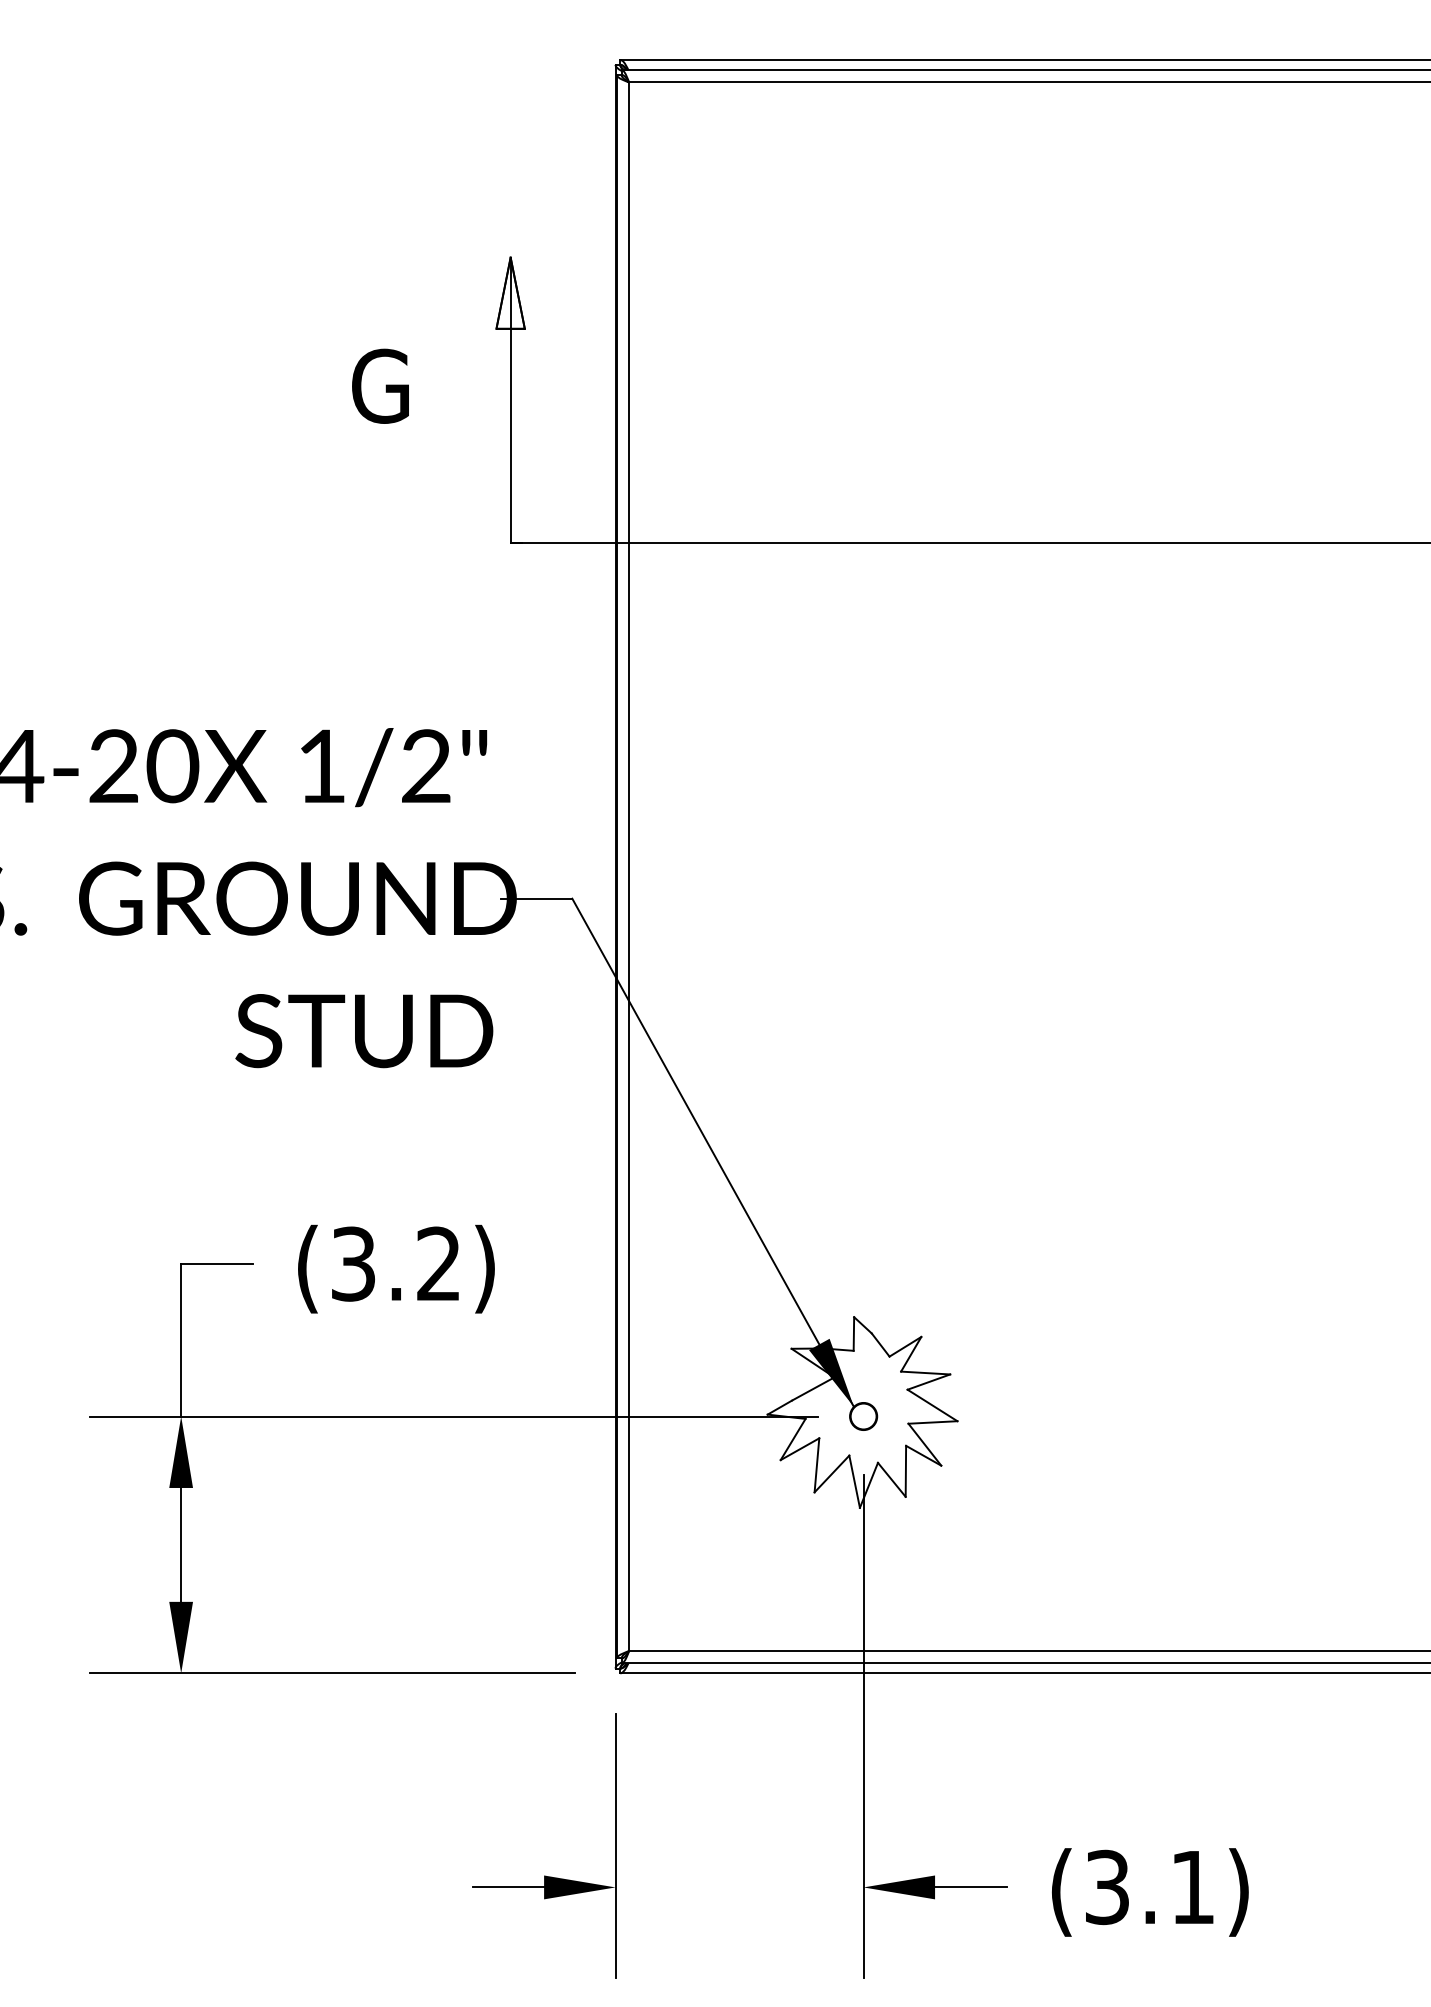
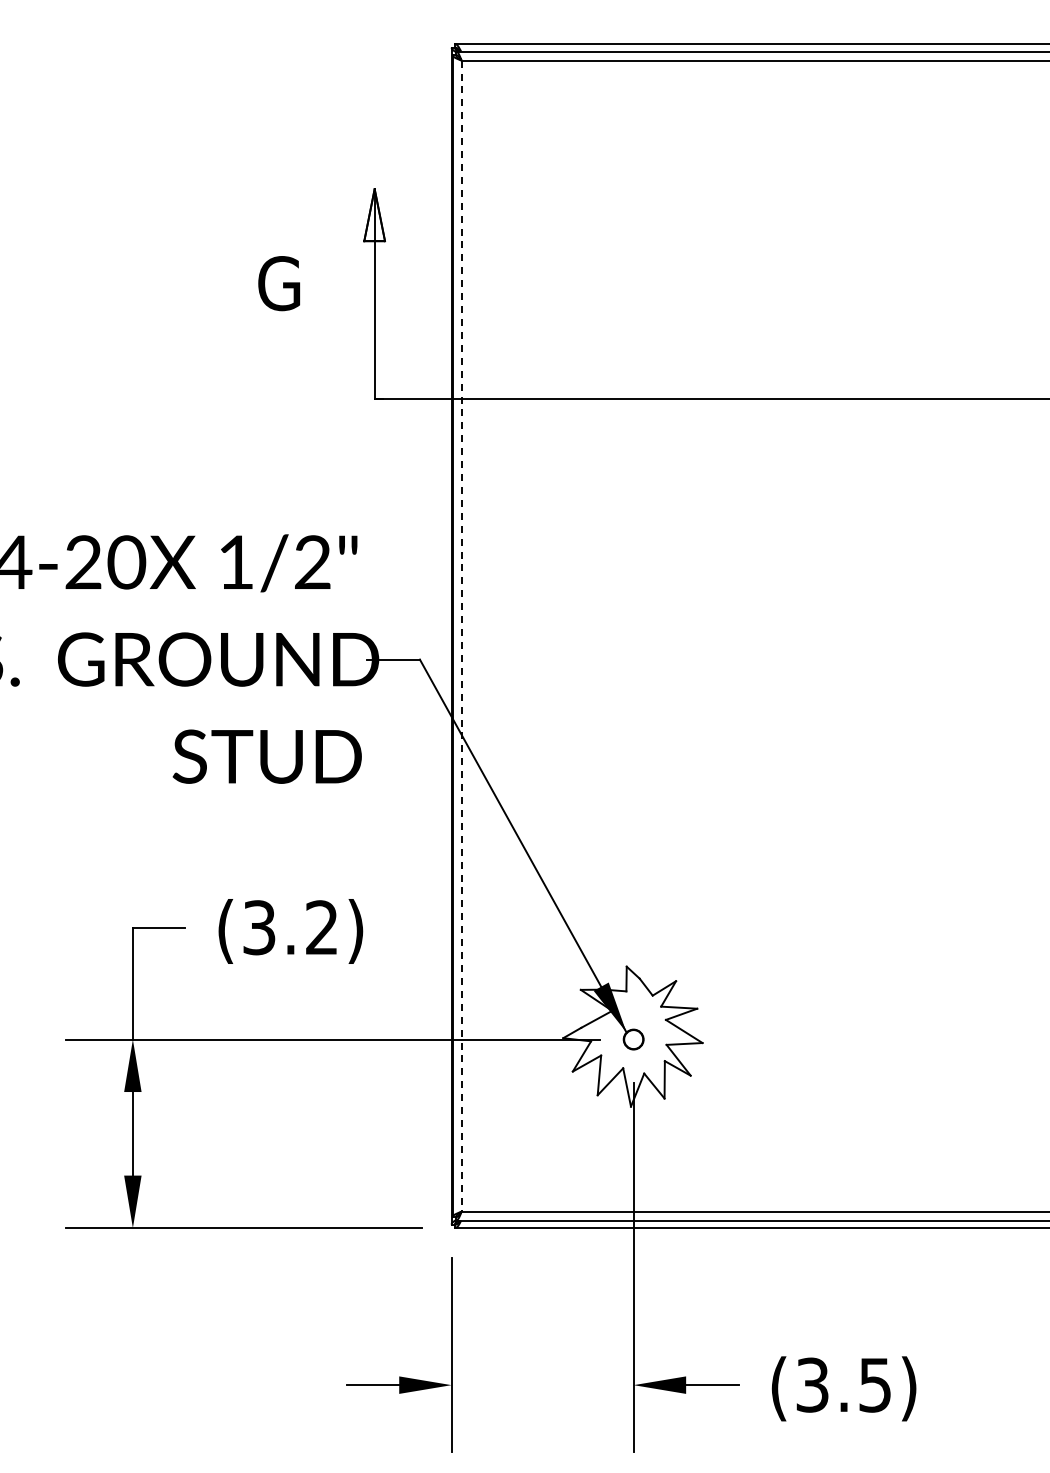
line: (628, 867) -> (461, 636), solid -> dashed
text: (1191, 1887) -> (874, 1385), (3.1) -> (3.5)

